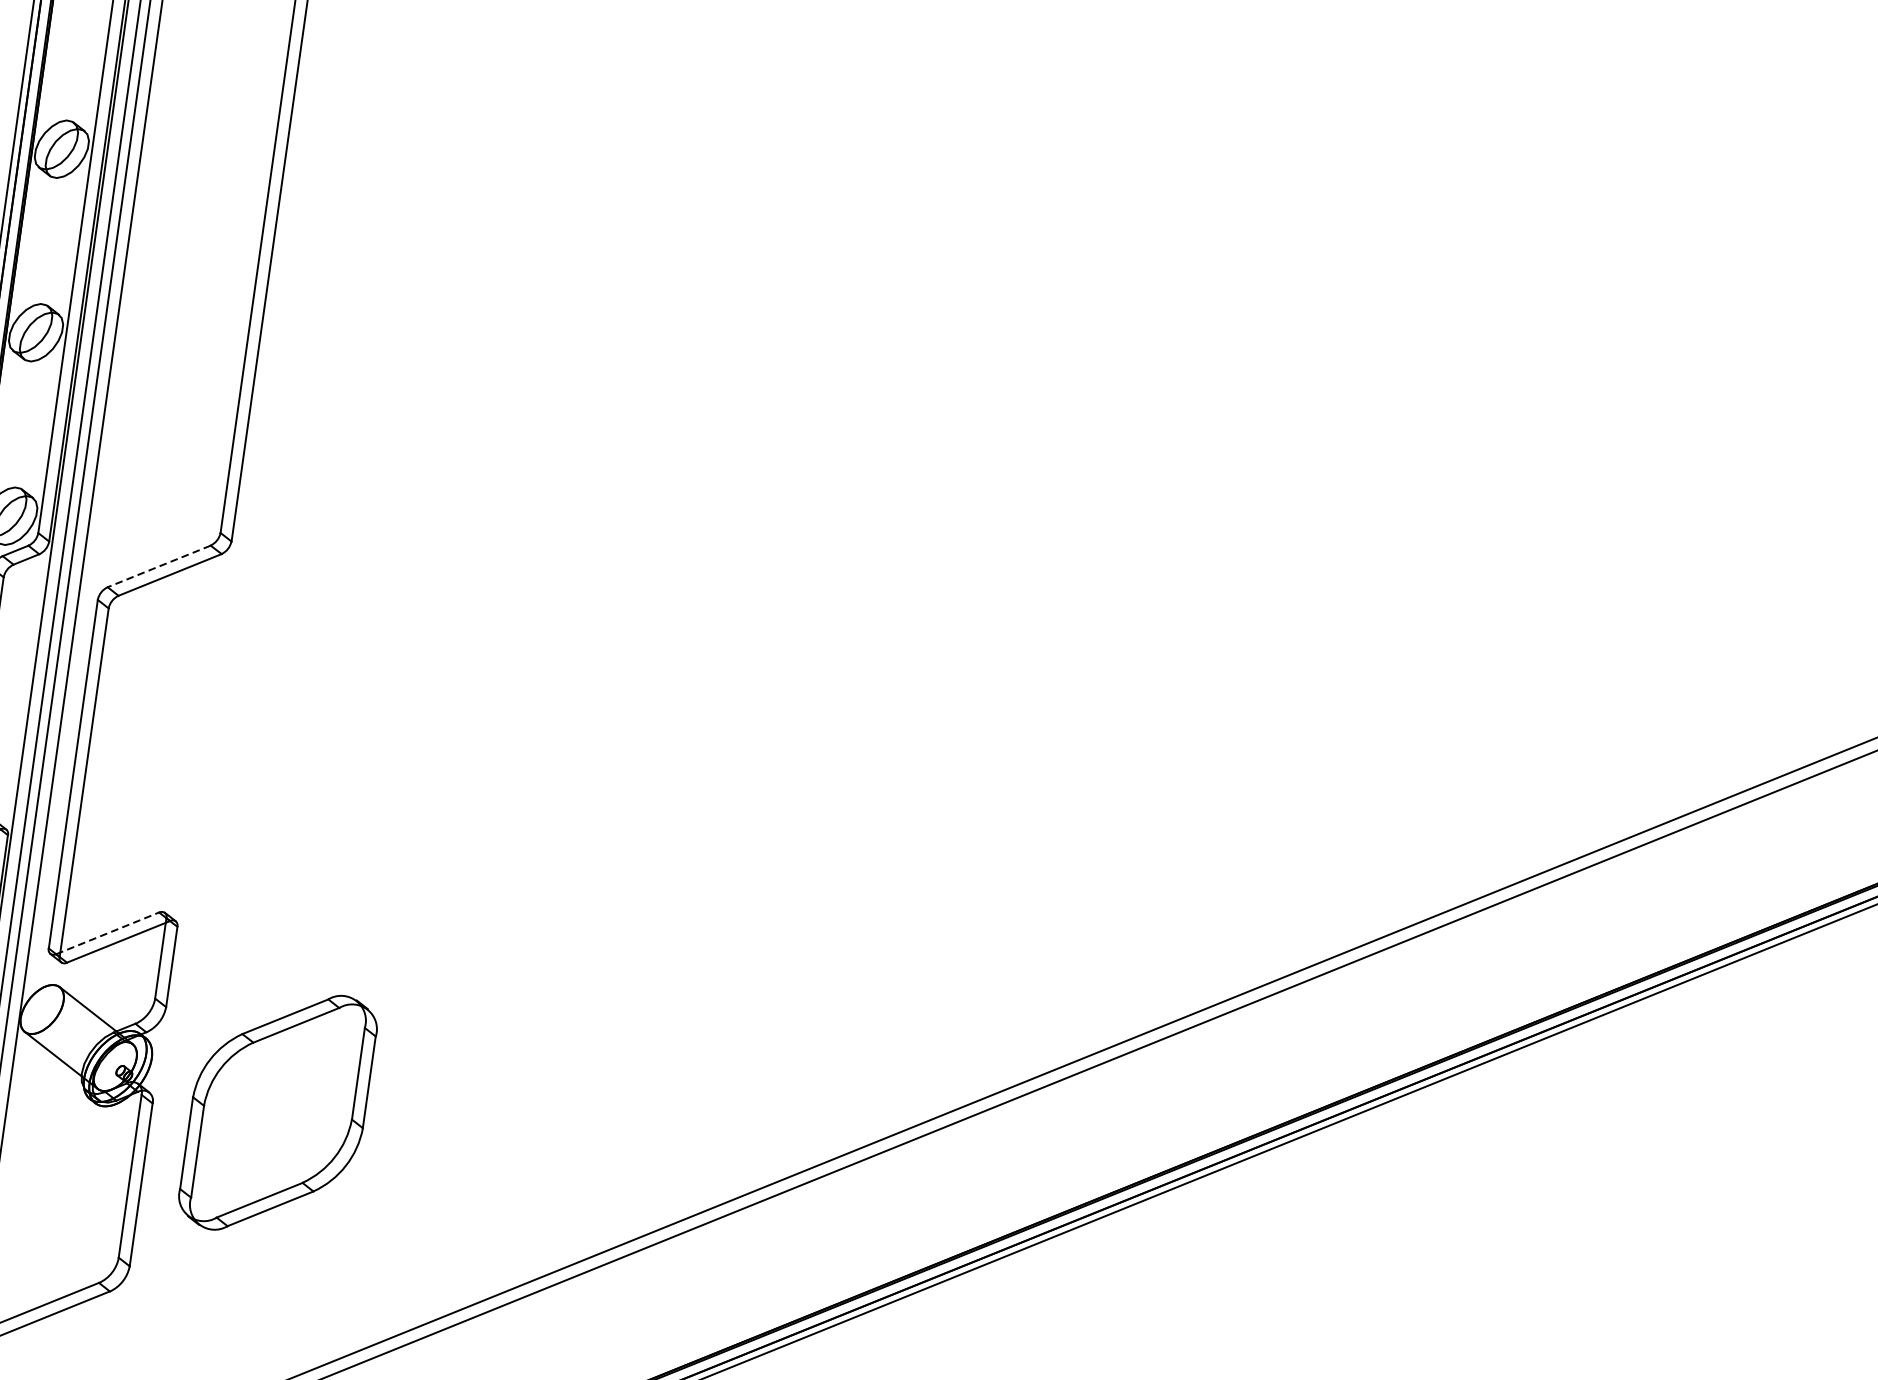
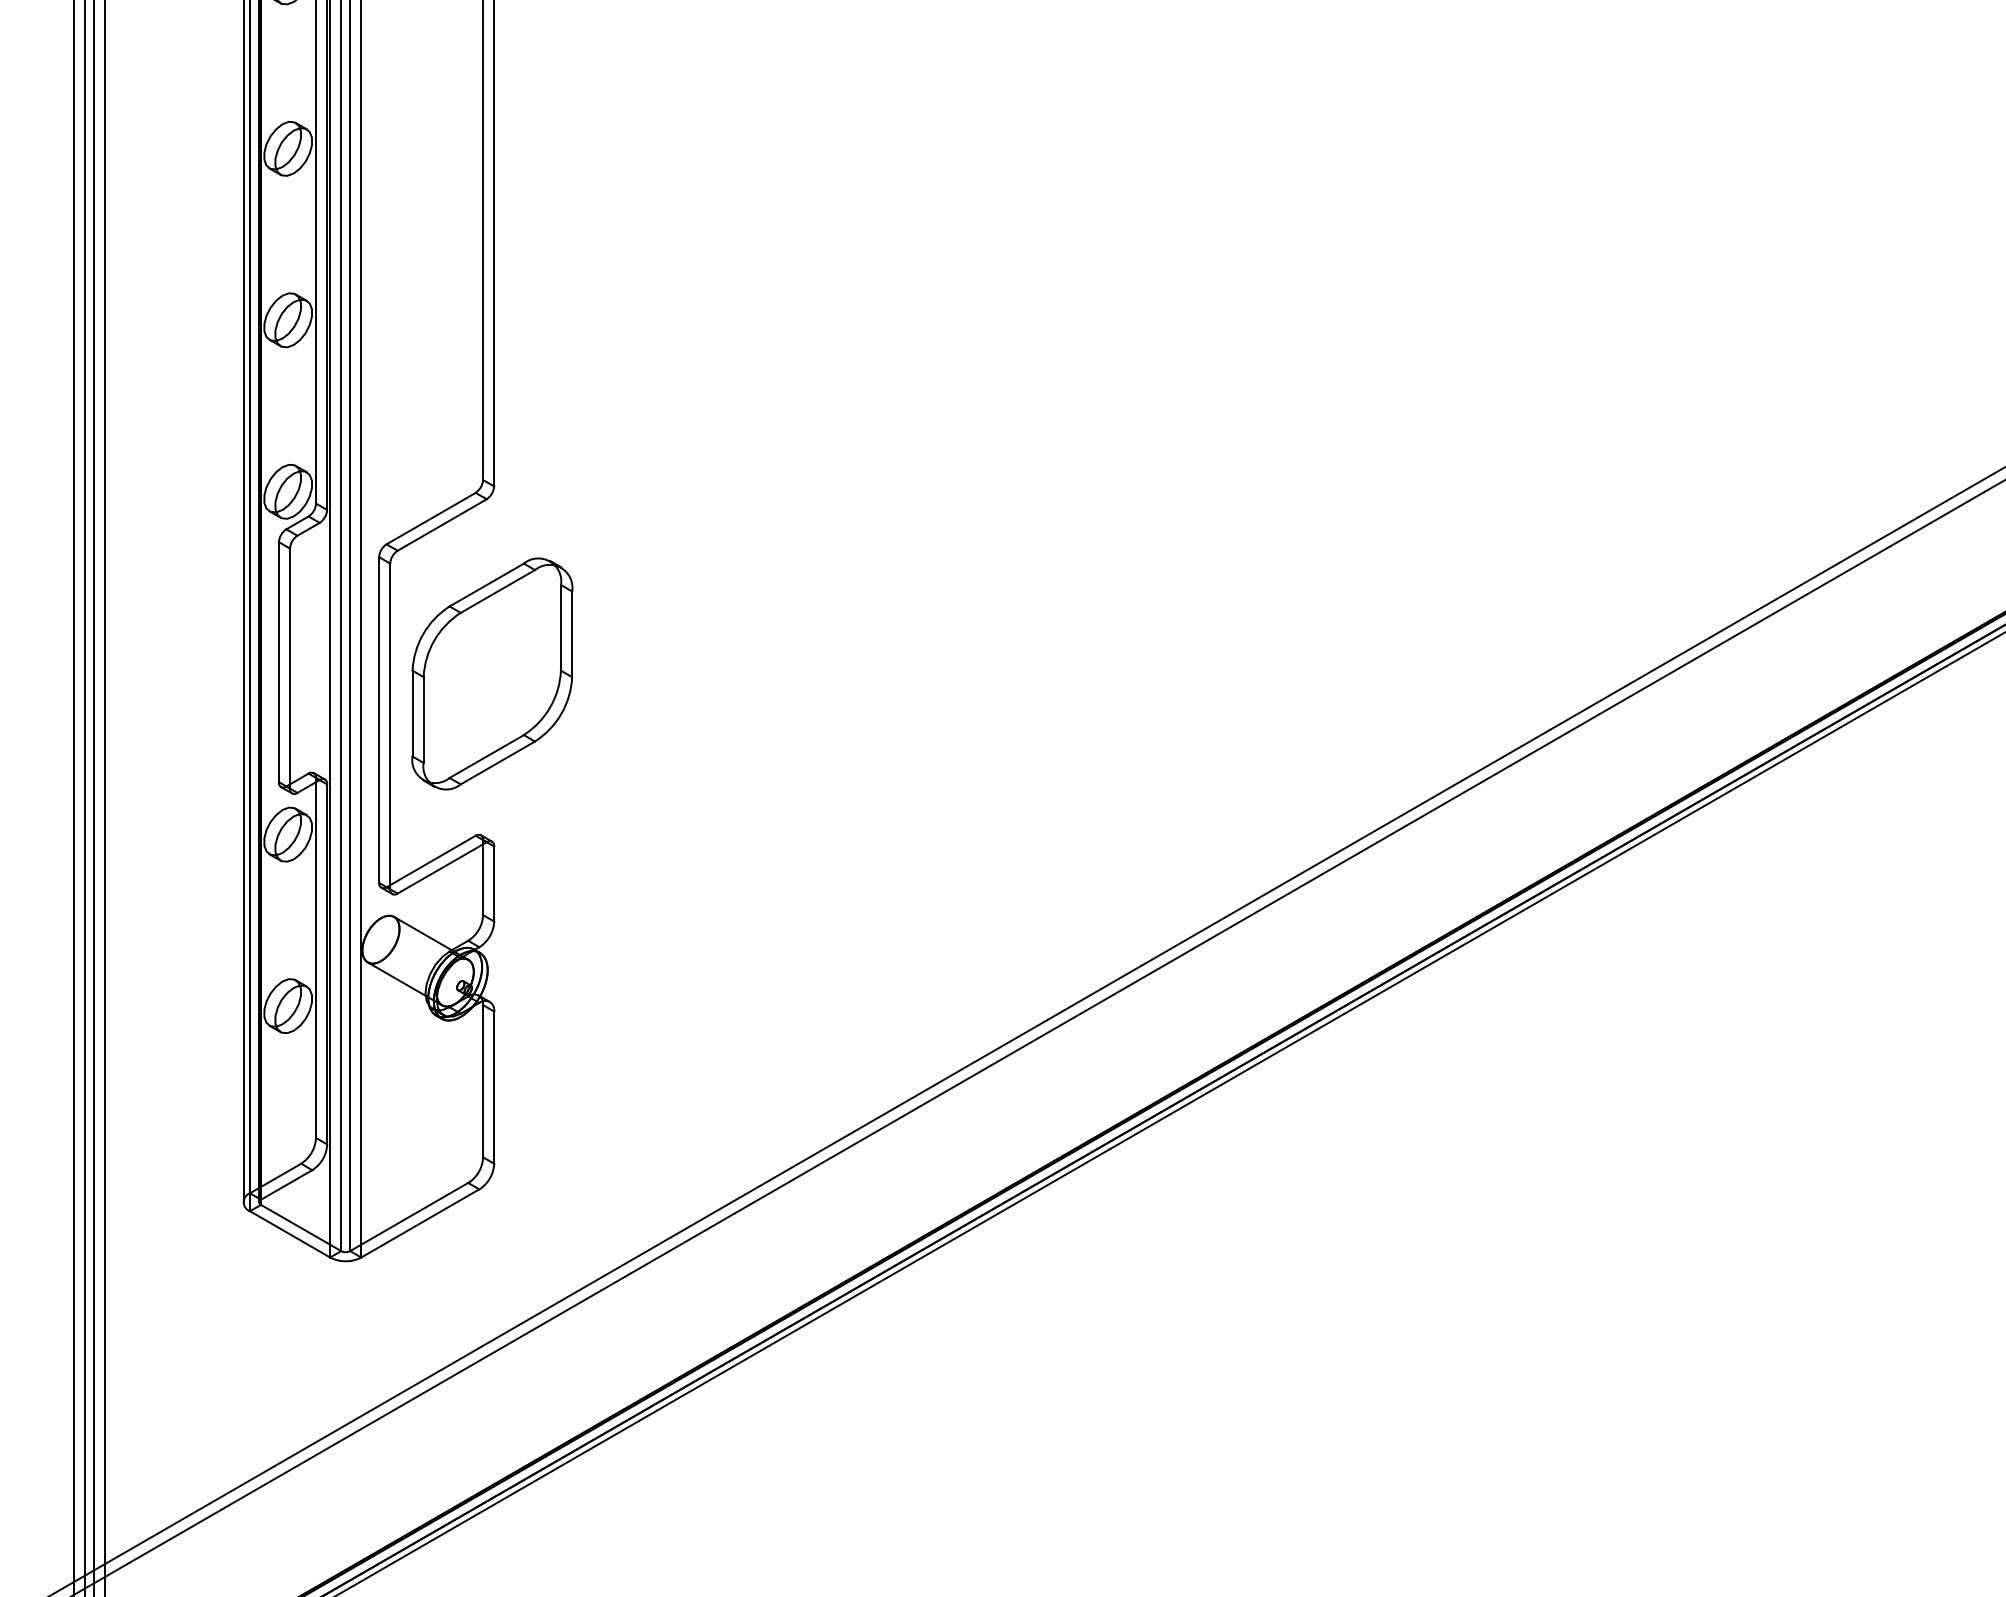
line: (158, 566) -> (430, 518), dashed -> solid
line: (108, 933) -> (431, 861), dashed -> solid
part: (278, 1112) -> (492, 673), moved

